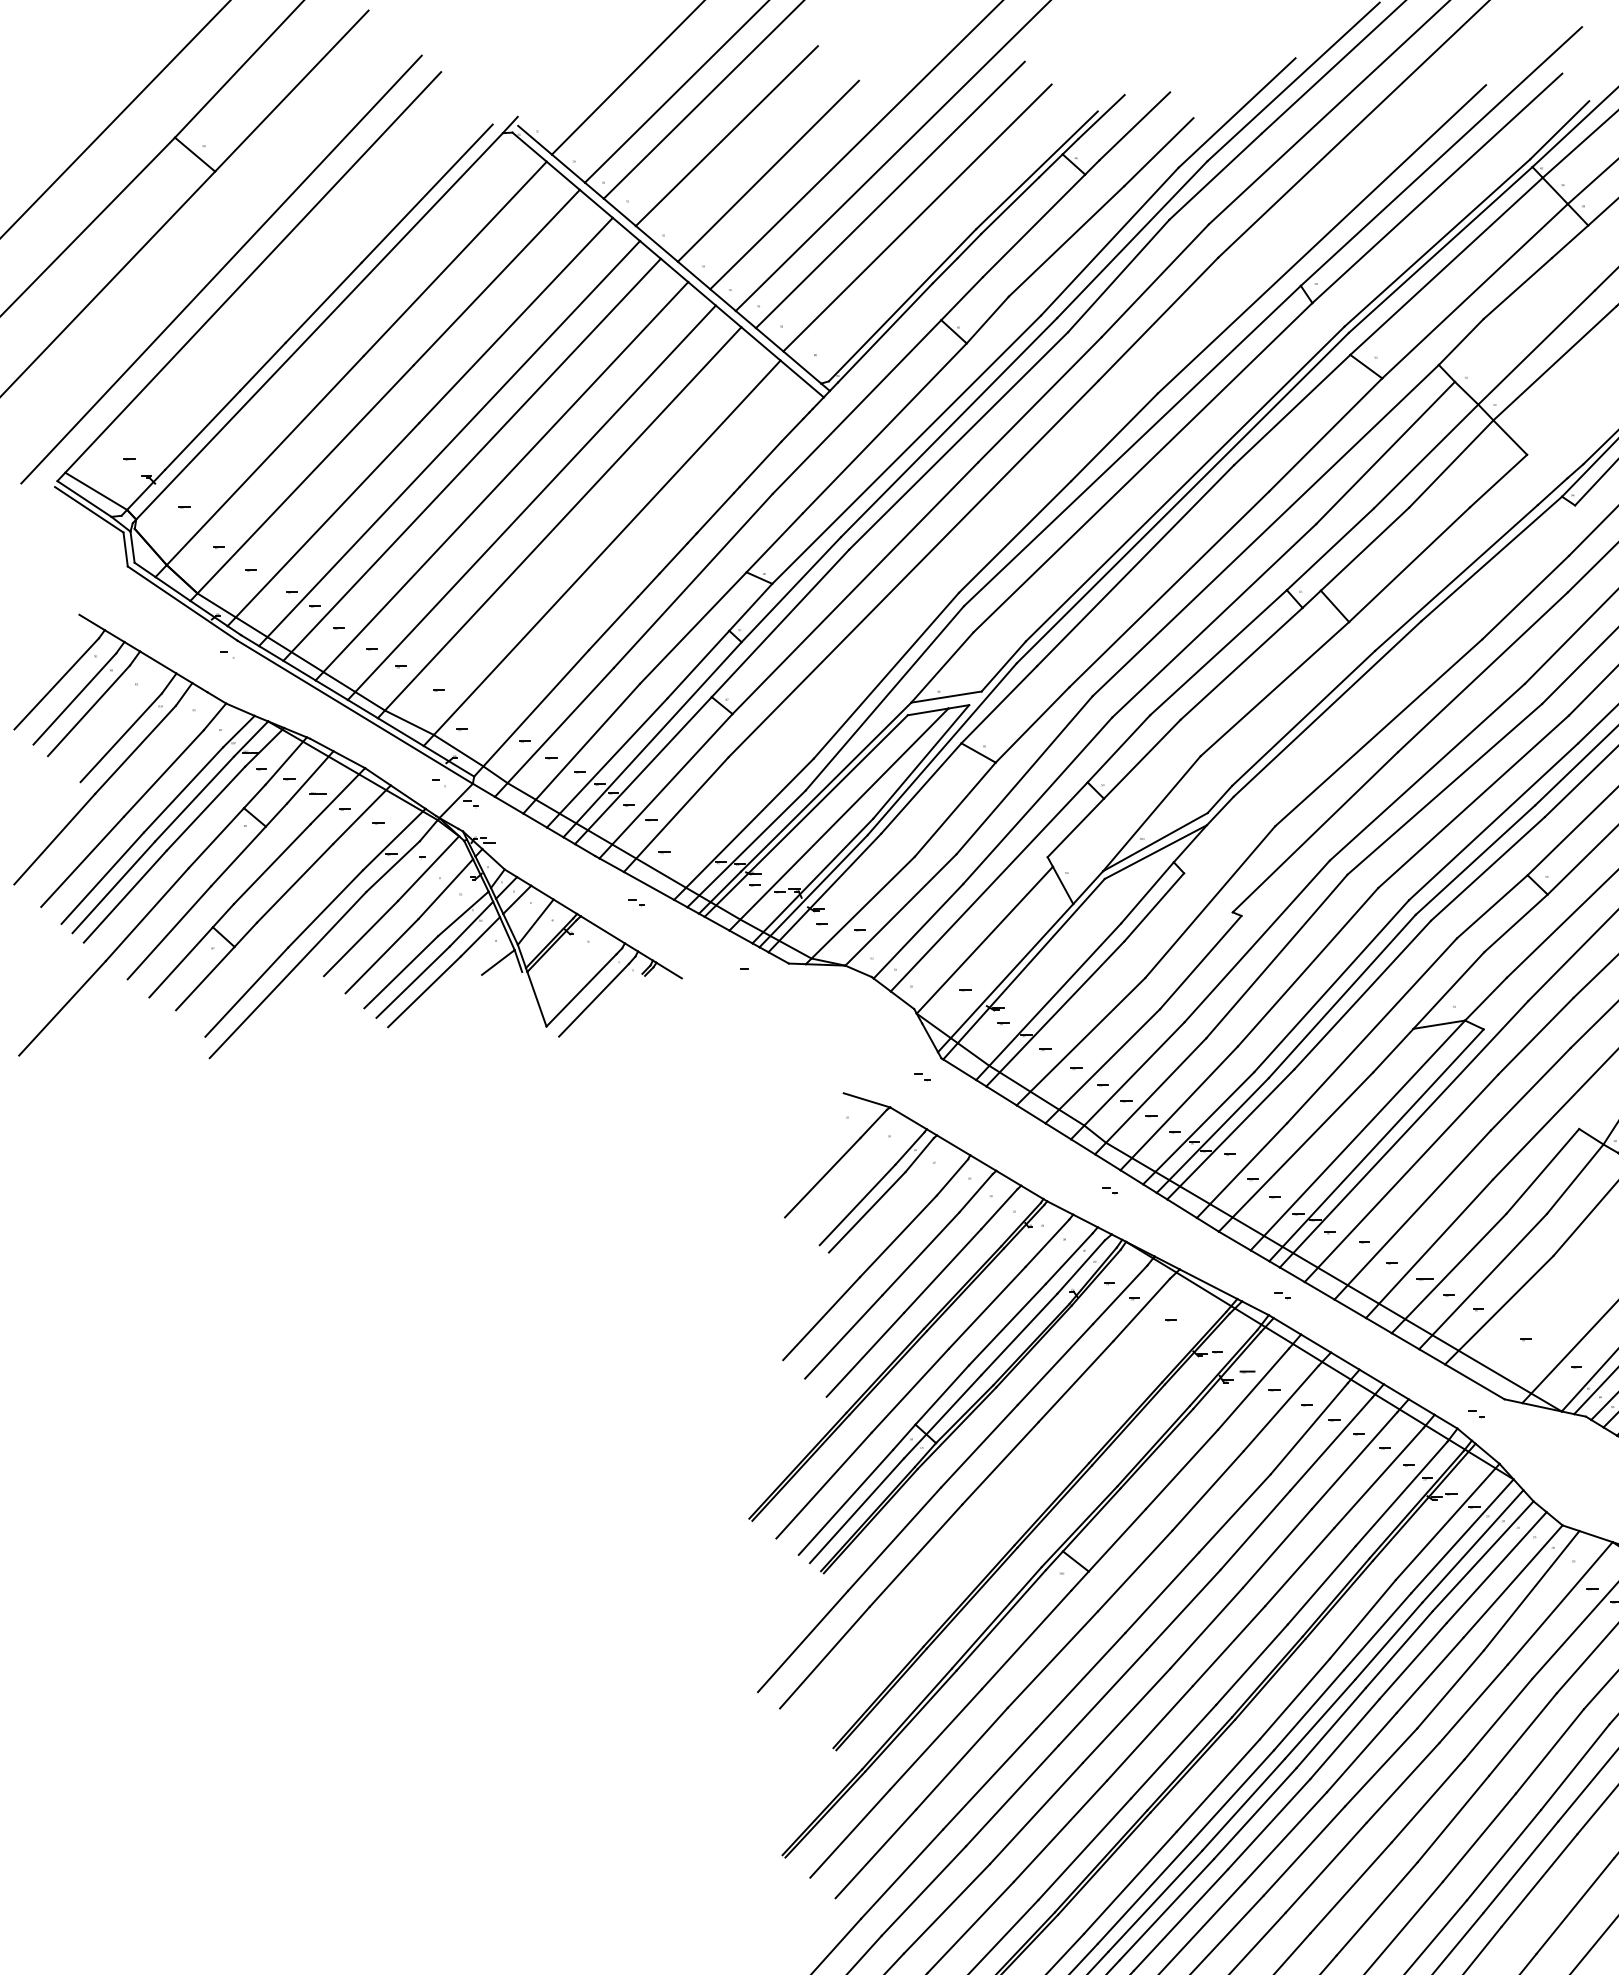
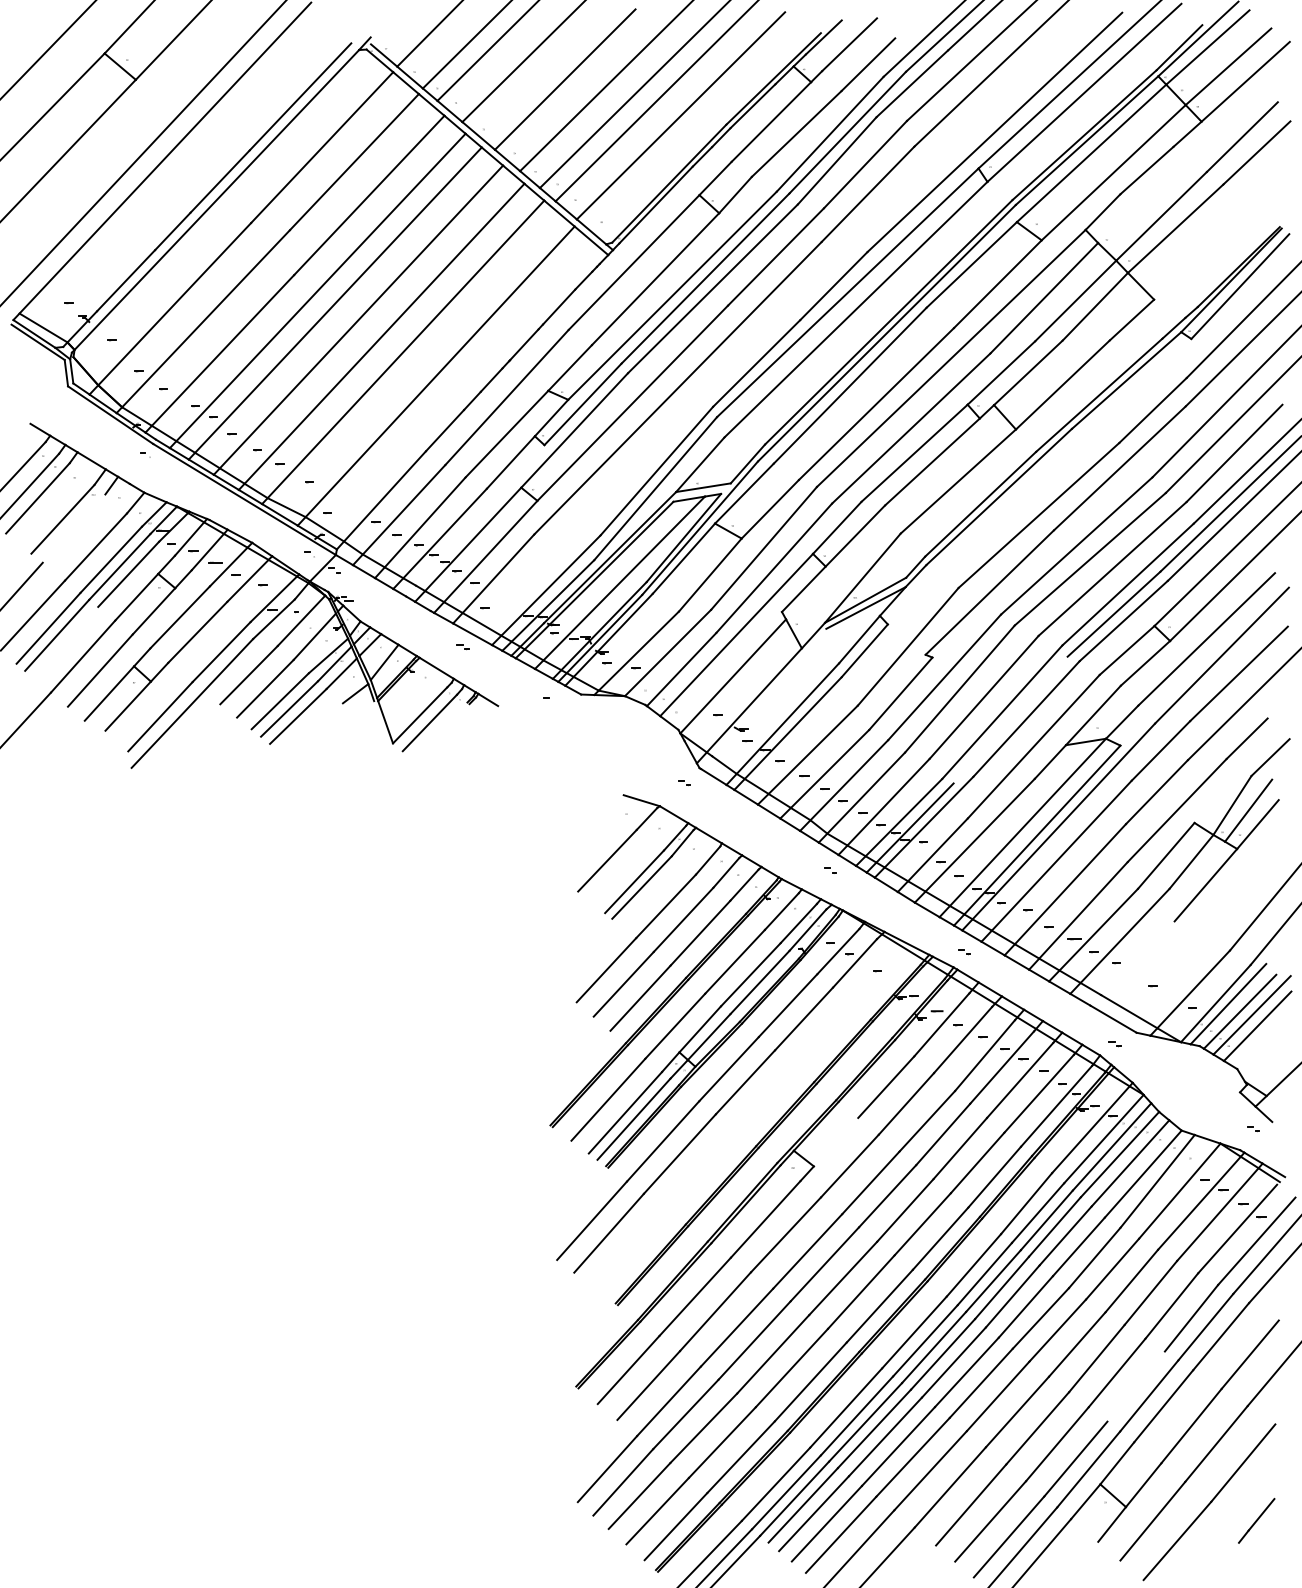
line: (652, 739) -> (475, 520), removed
line: (134, 749) -> (73, 528), removed
line: (124, 896) -> (65, 642), removed
line: (1023, 968) -> (763, 698), removed
line: (1342, 995) -> (1010, 719), removed
line: (1499, 1310) -> (1132, 963), removed
line: (1116, 1539) -> (835, 1141), removed
line: (1503, 1855) -> (1135, 1386), removed

